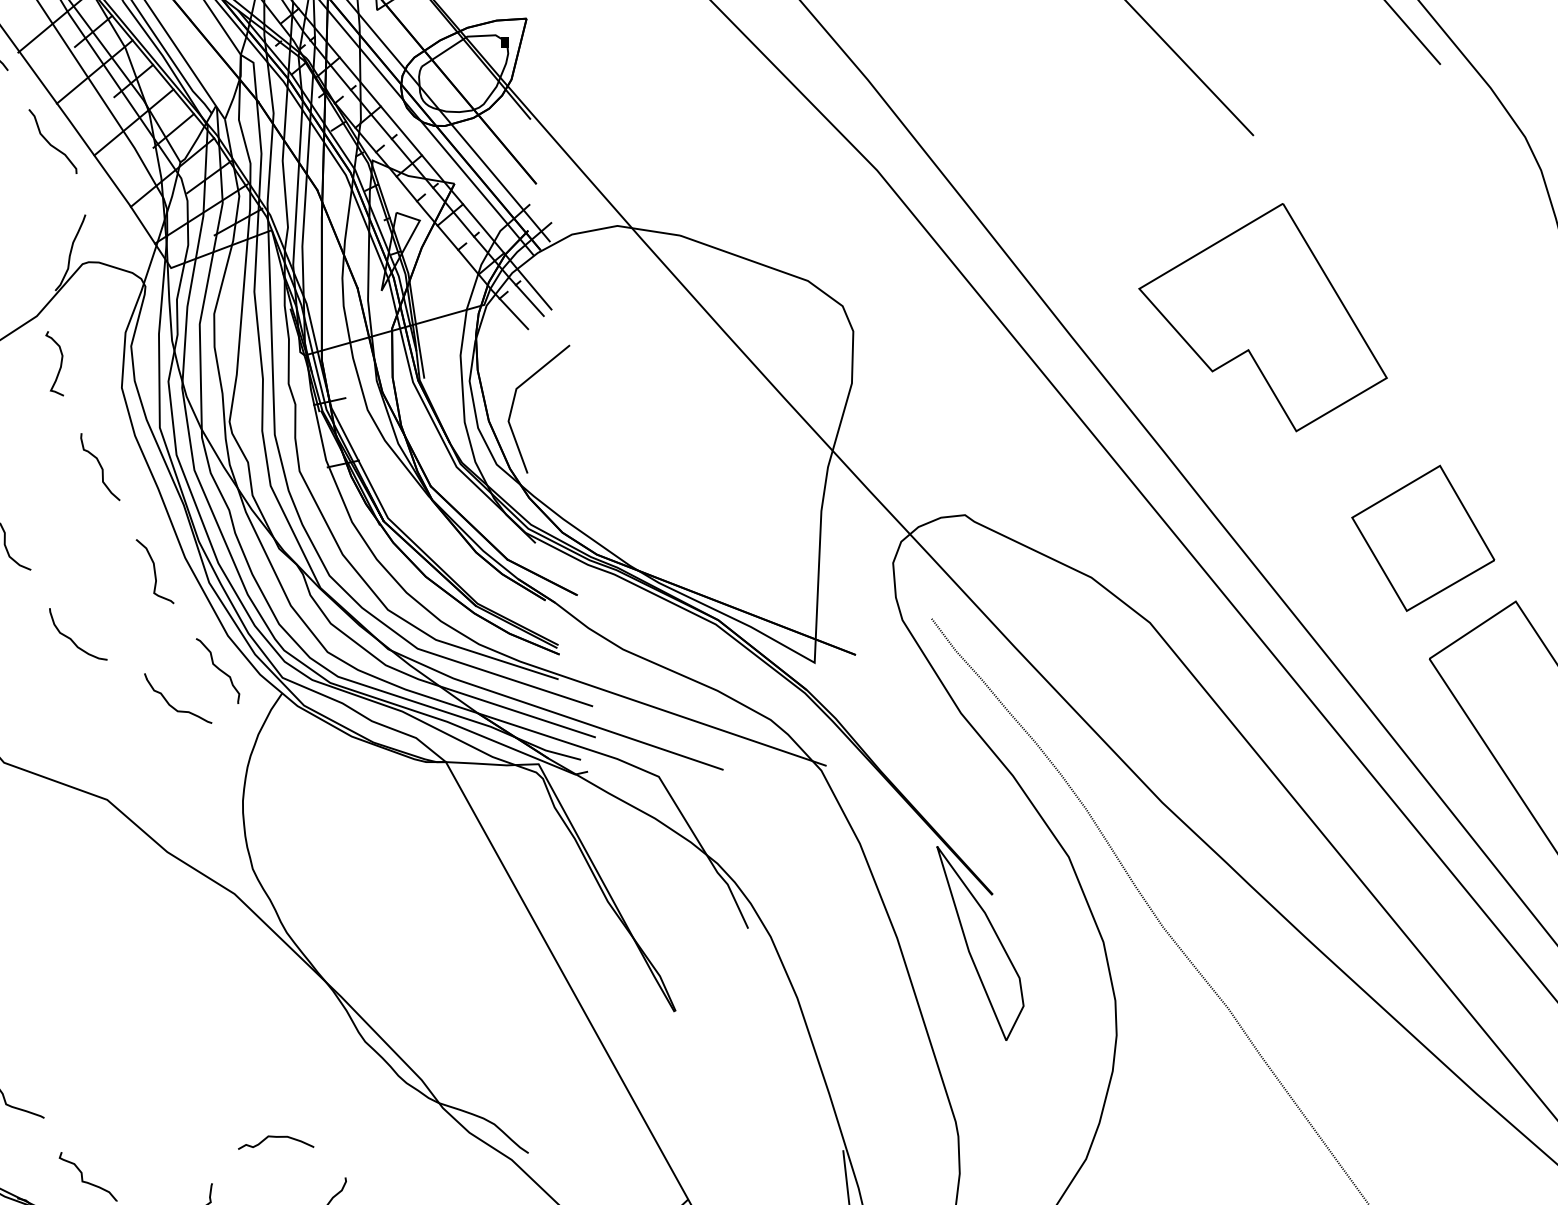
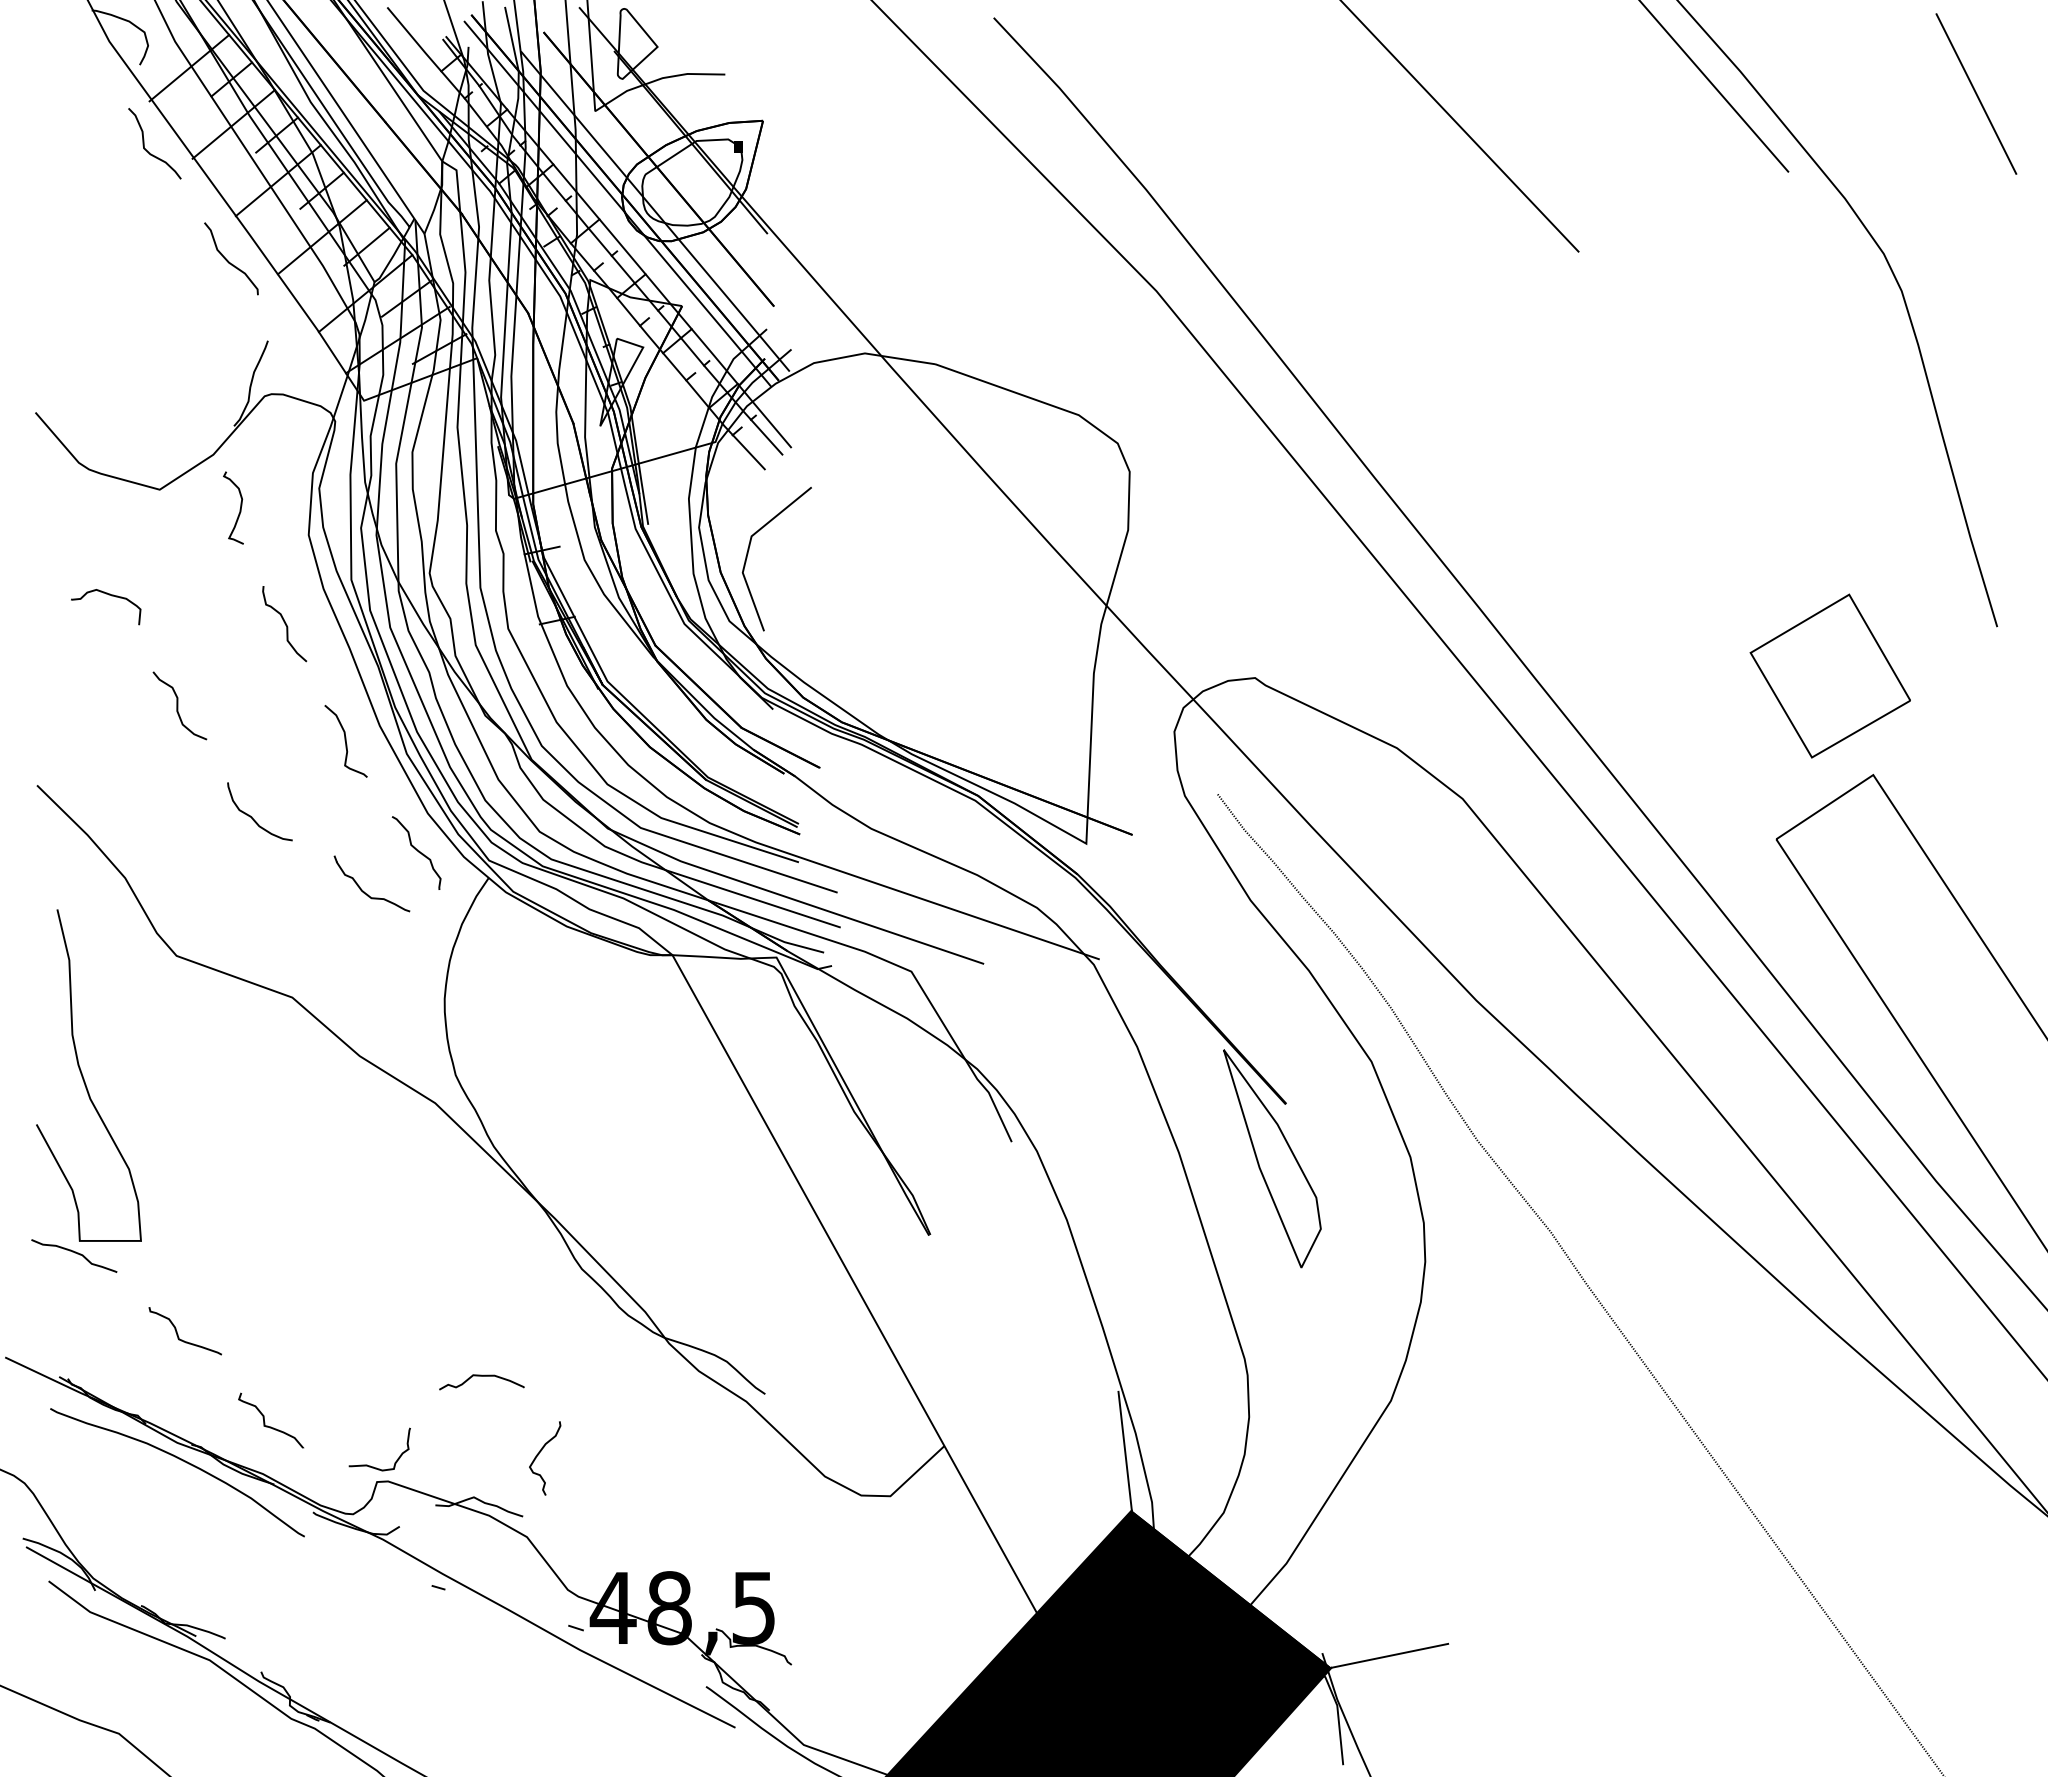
part: (1263, 316) -> (1589, 455), removed
part: (1422, 537) -> (1829, 675), moved

